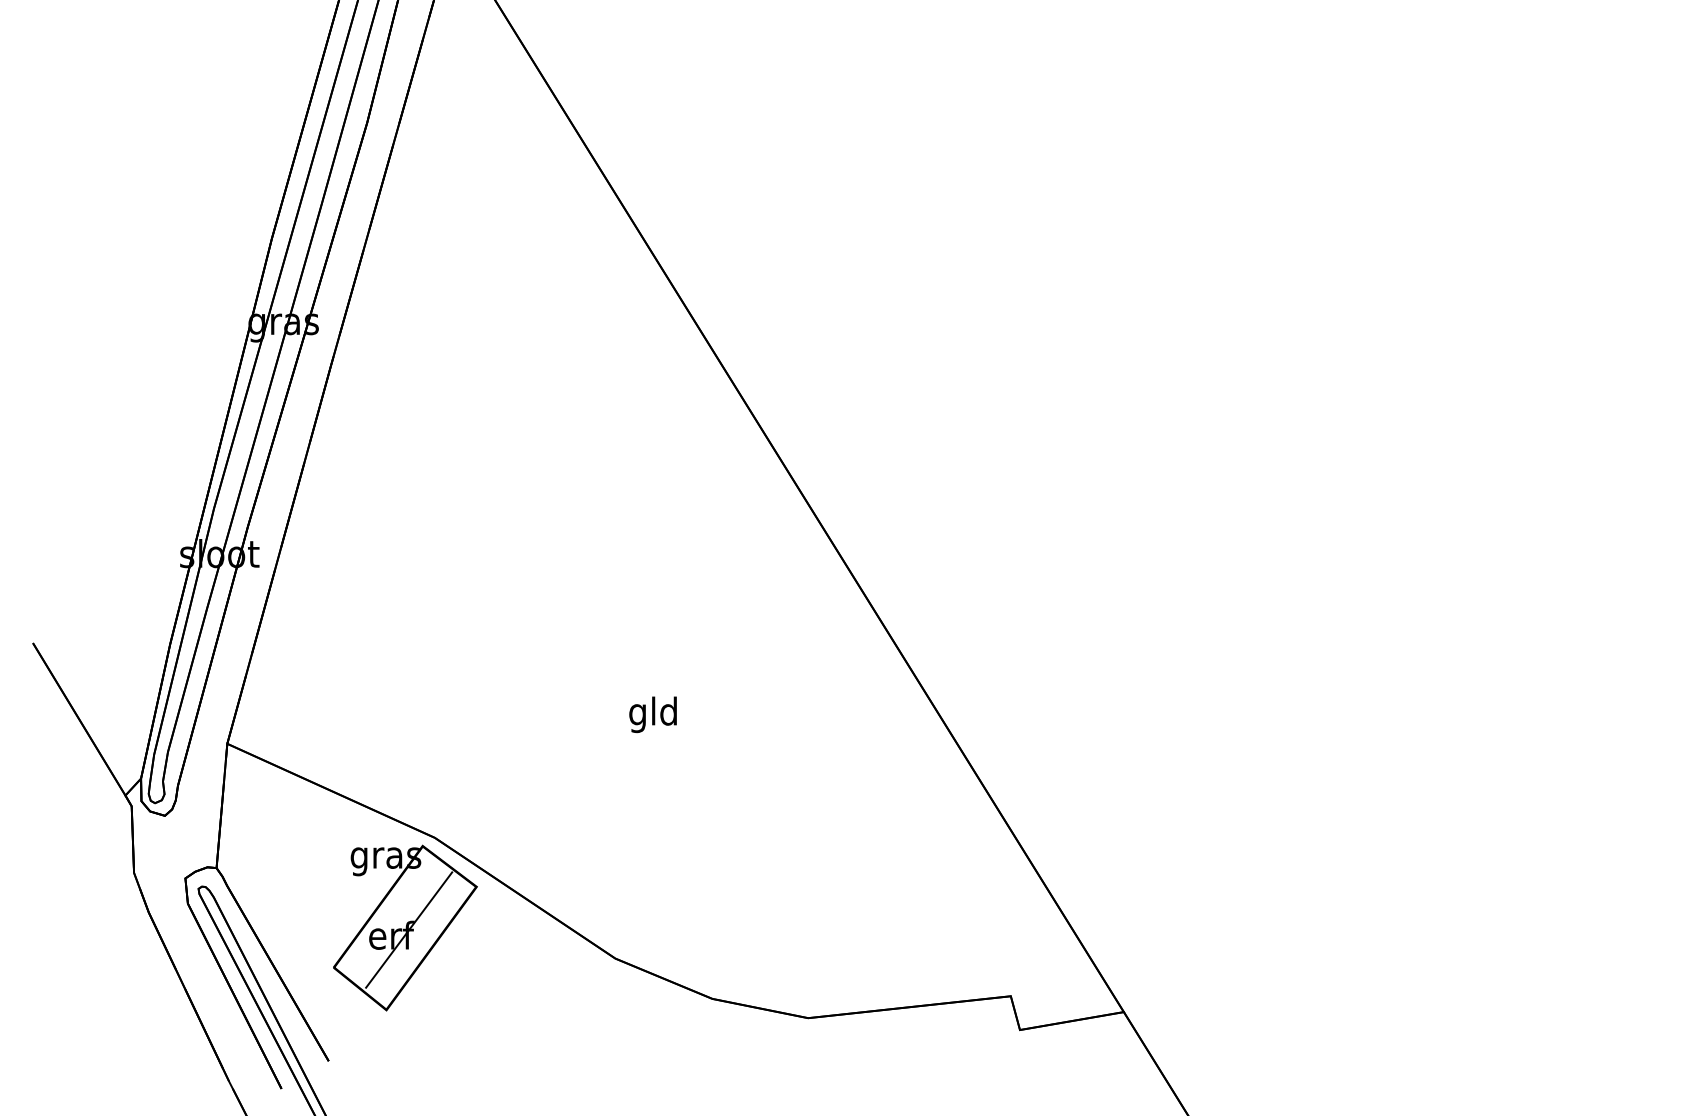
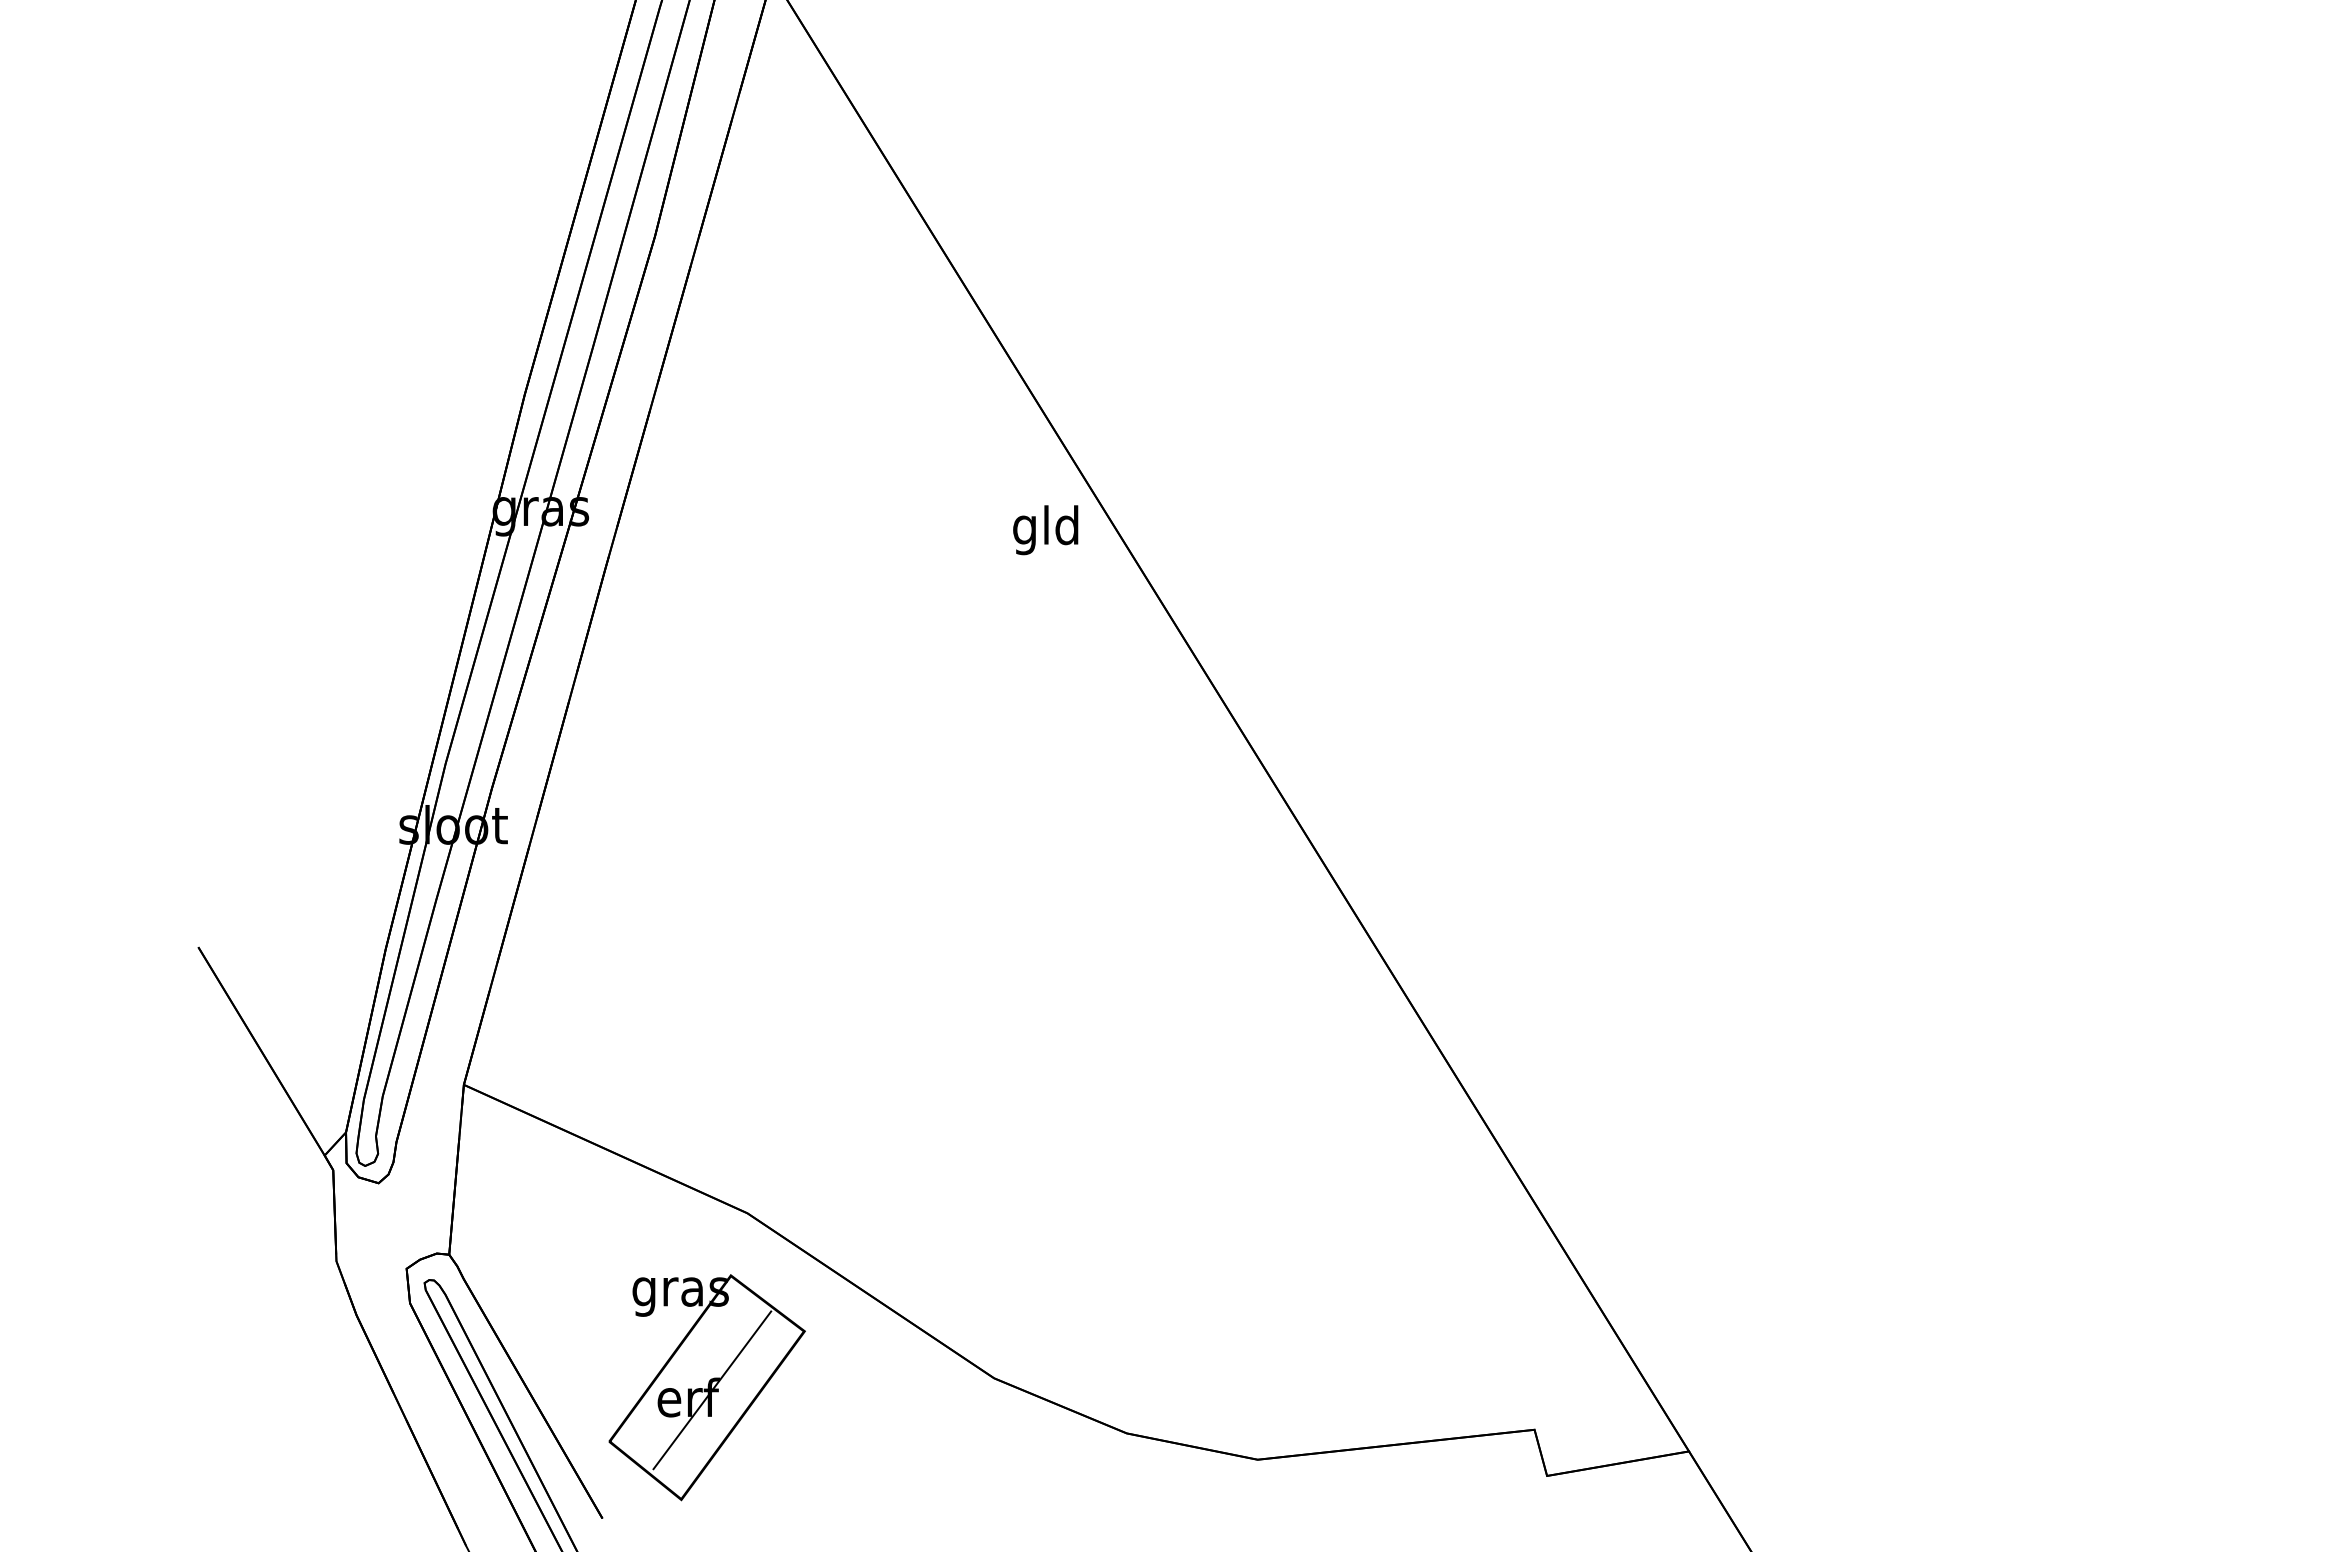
text: (652, 715) -> (1045, 530), moved
part: (404, 927) -> (706, 1387), moved

